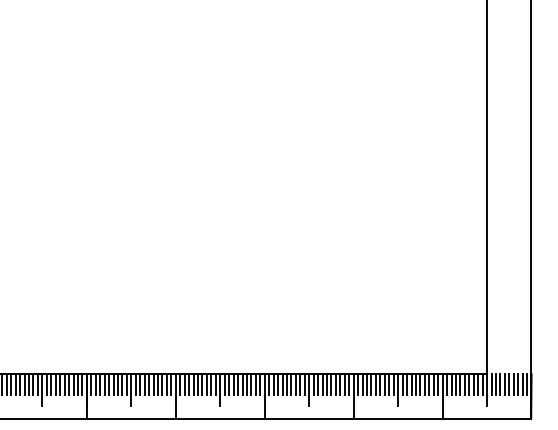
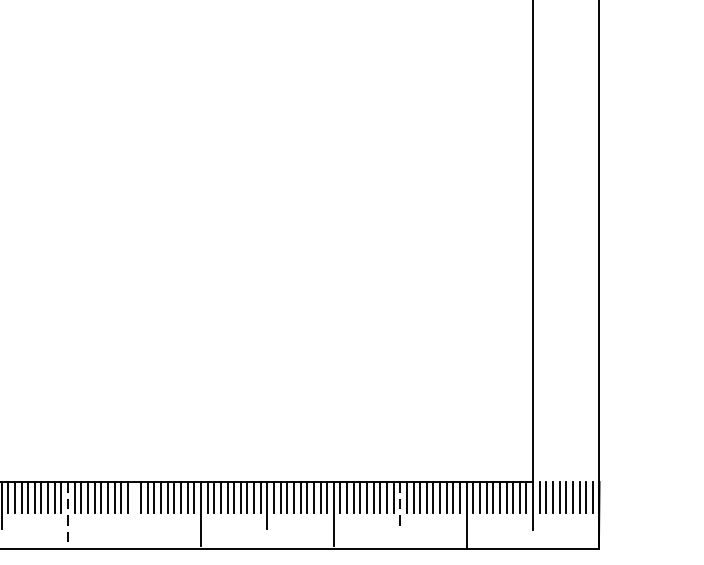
line: (220, 389) -> (134, 504), removed
line: (398, 390) -> (400, 506), solid -> dashed
line: (175, 396) -> (67, 515), solid -> dashed

